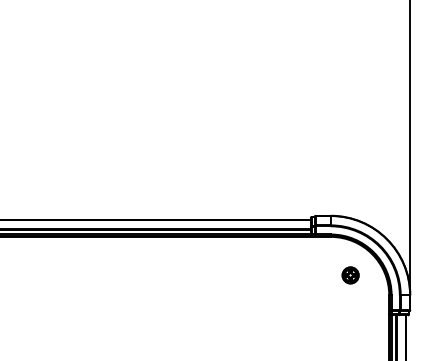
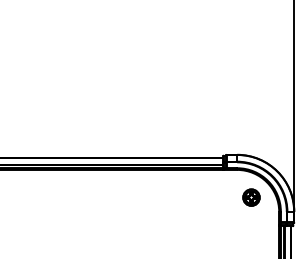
part: (350, 275) -> (251, 197), size x1.43

